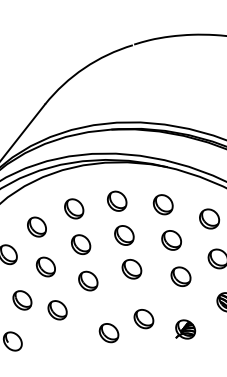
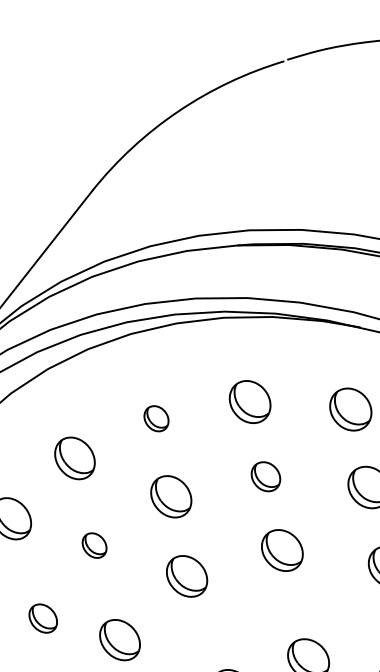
part: (74, 208) -> (156, 417), size x0.6
part: (124, 235) -> (266, 476), size x0.7
part: (45, 266) -> (93, 544), size x0.6
part: (22, 300) -> (43, 618), size x0.7

